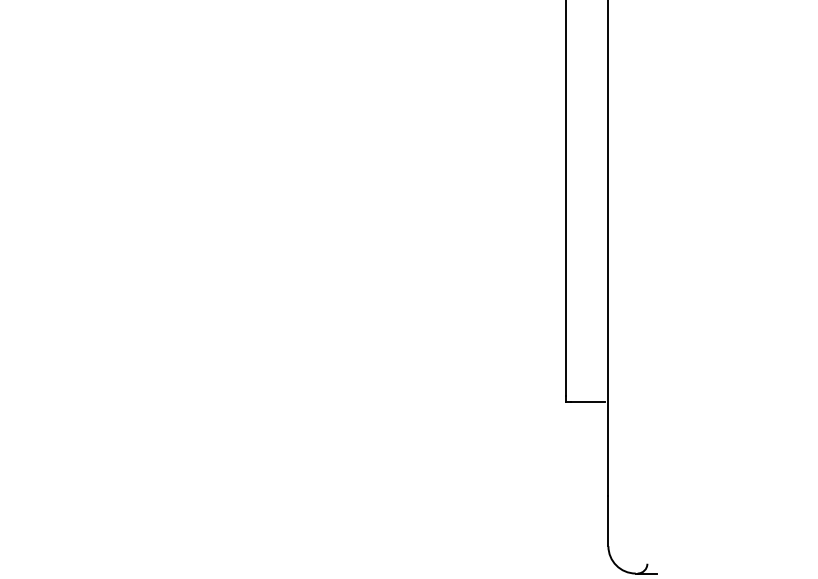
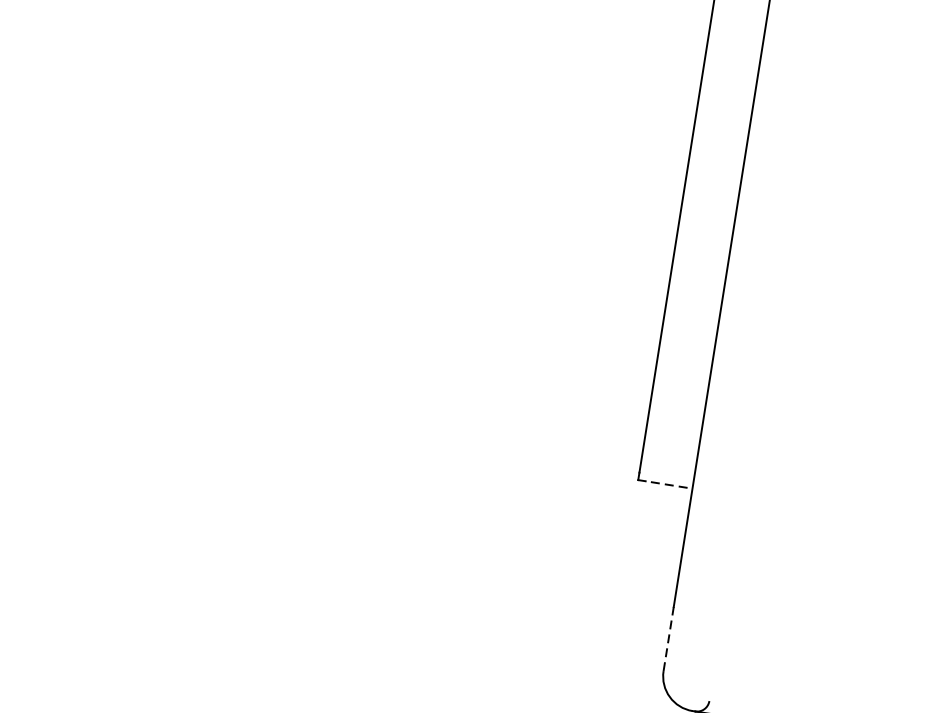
line: (587, 401) -> (666, 483), solid -> dashed
line: (608, 520) -> (668, 638), solid -> dashed

